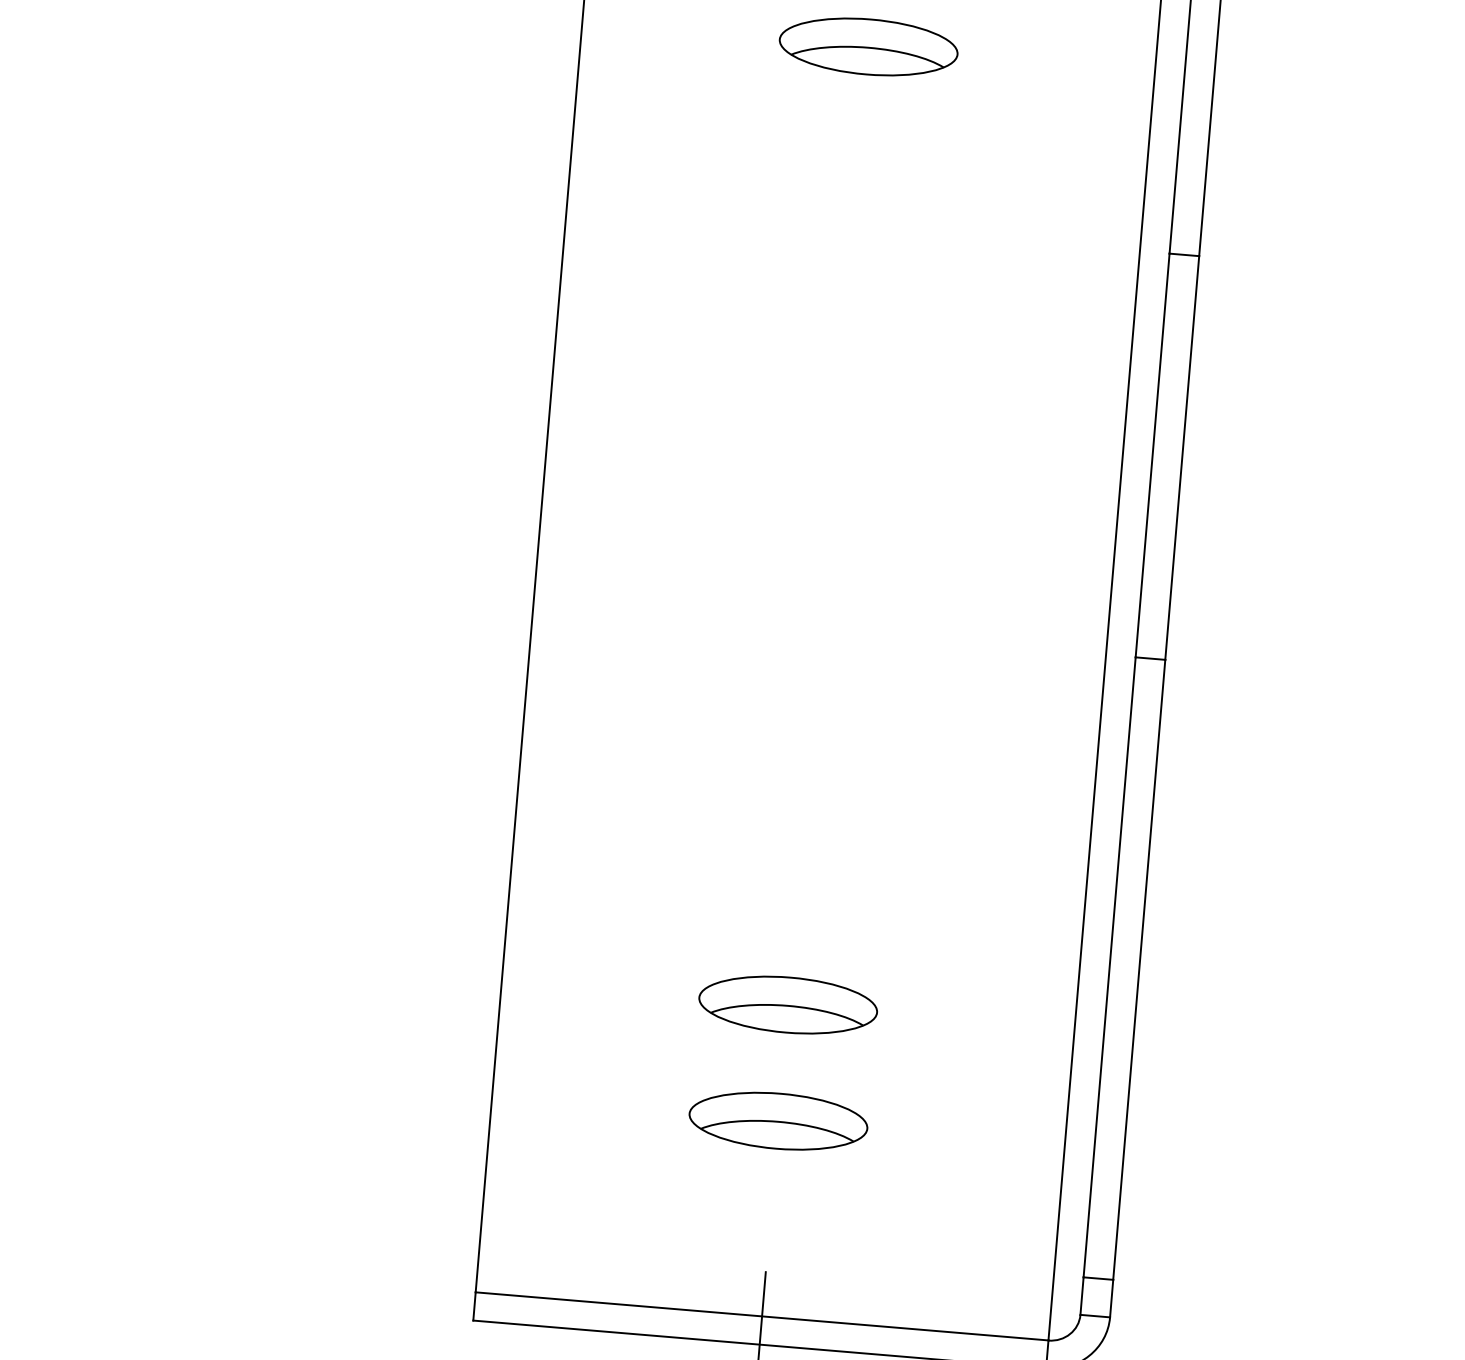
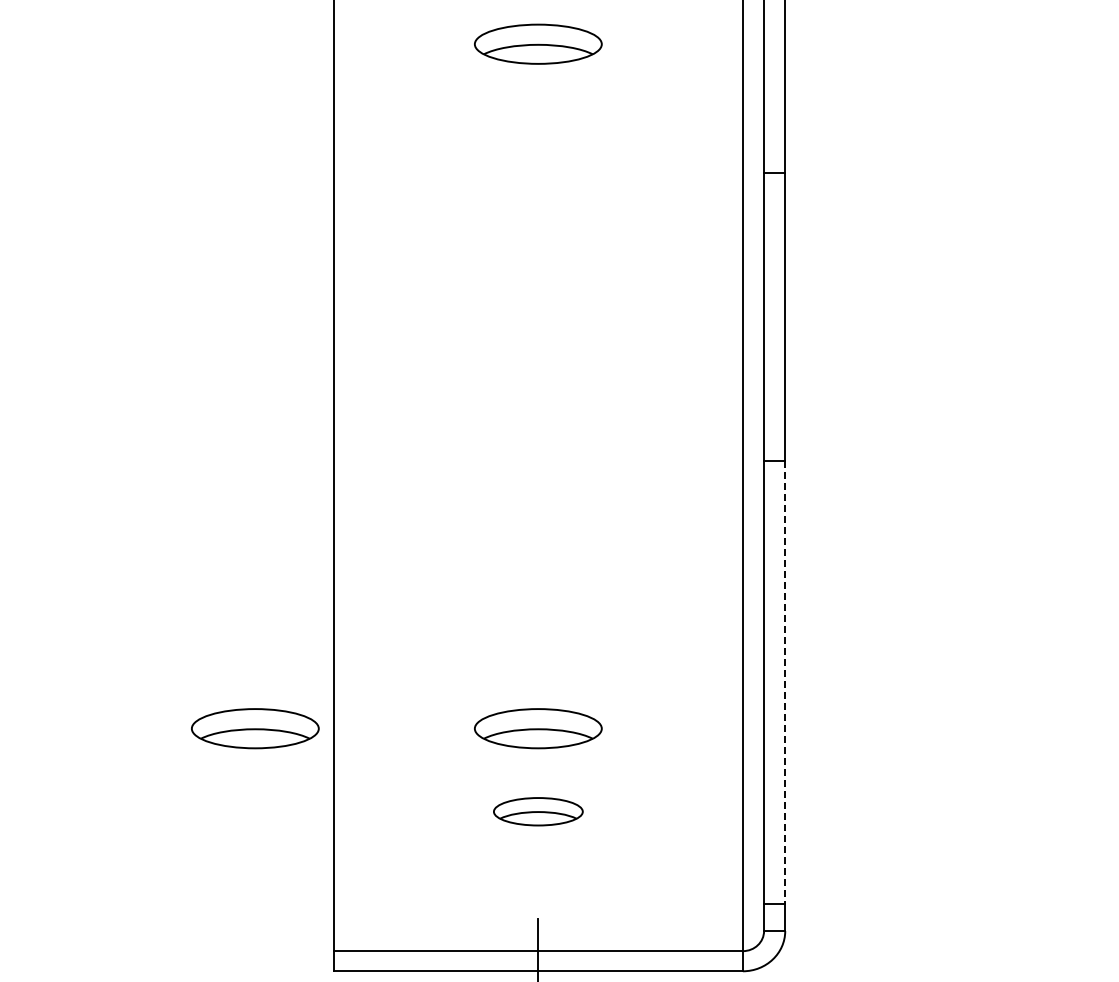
line: (1139, 970) -> (785, 683), solid -> dashed
part: (392, 971) -> (255, 728), added
part: (778, 1121) -> (538, 811), size x0.7

